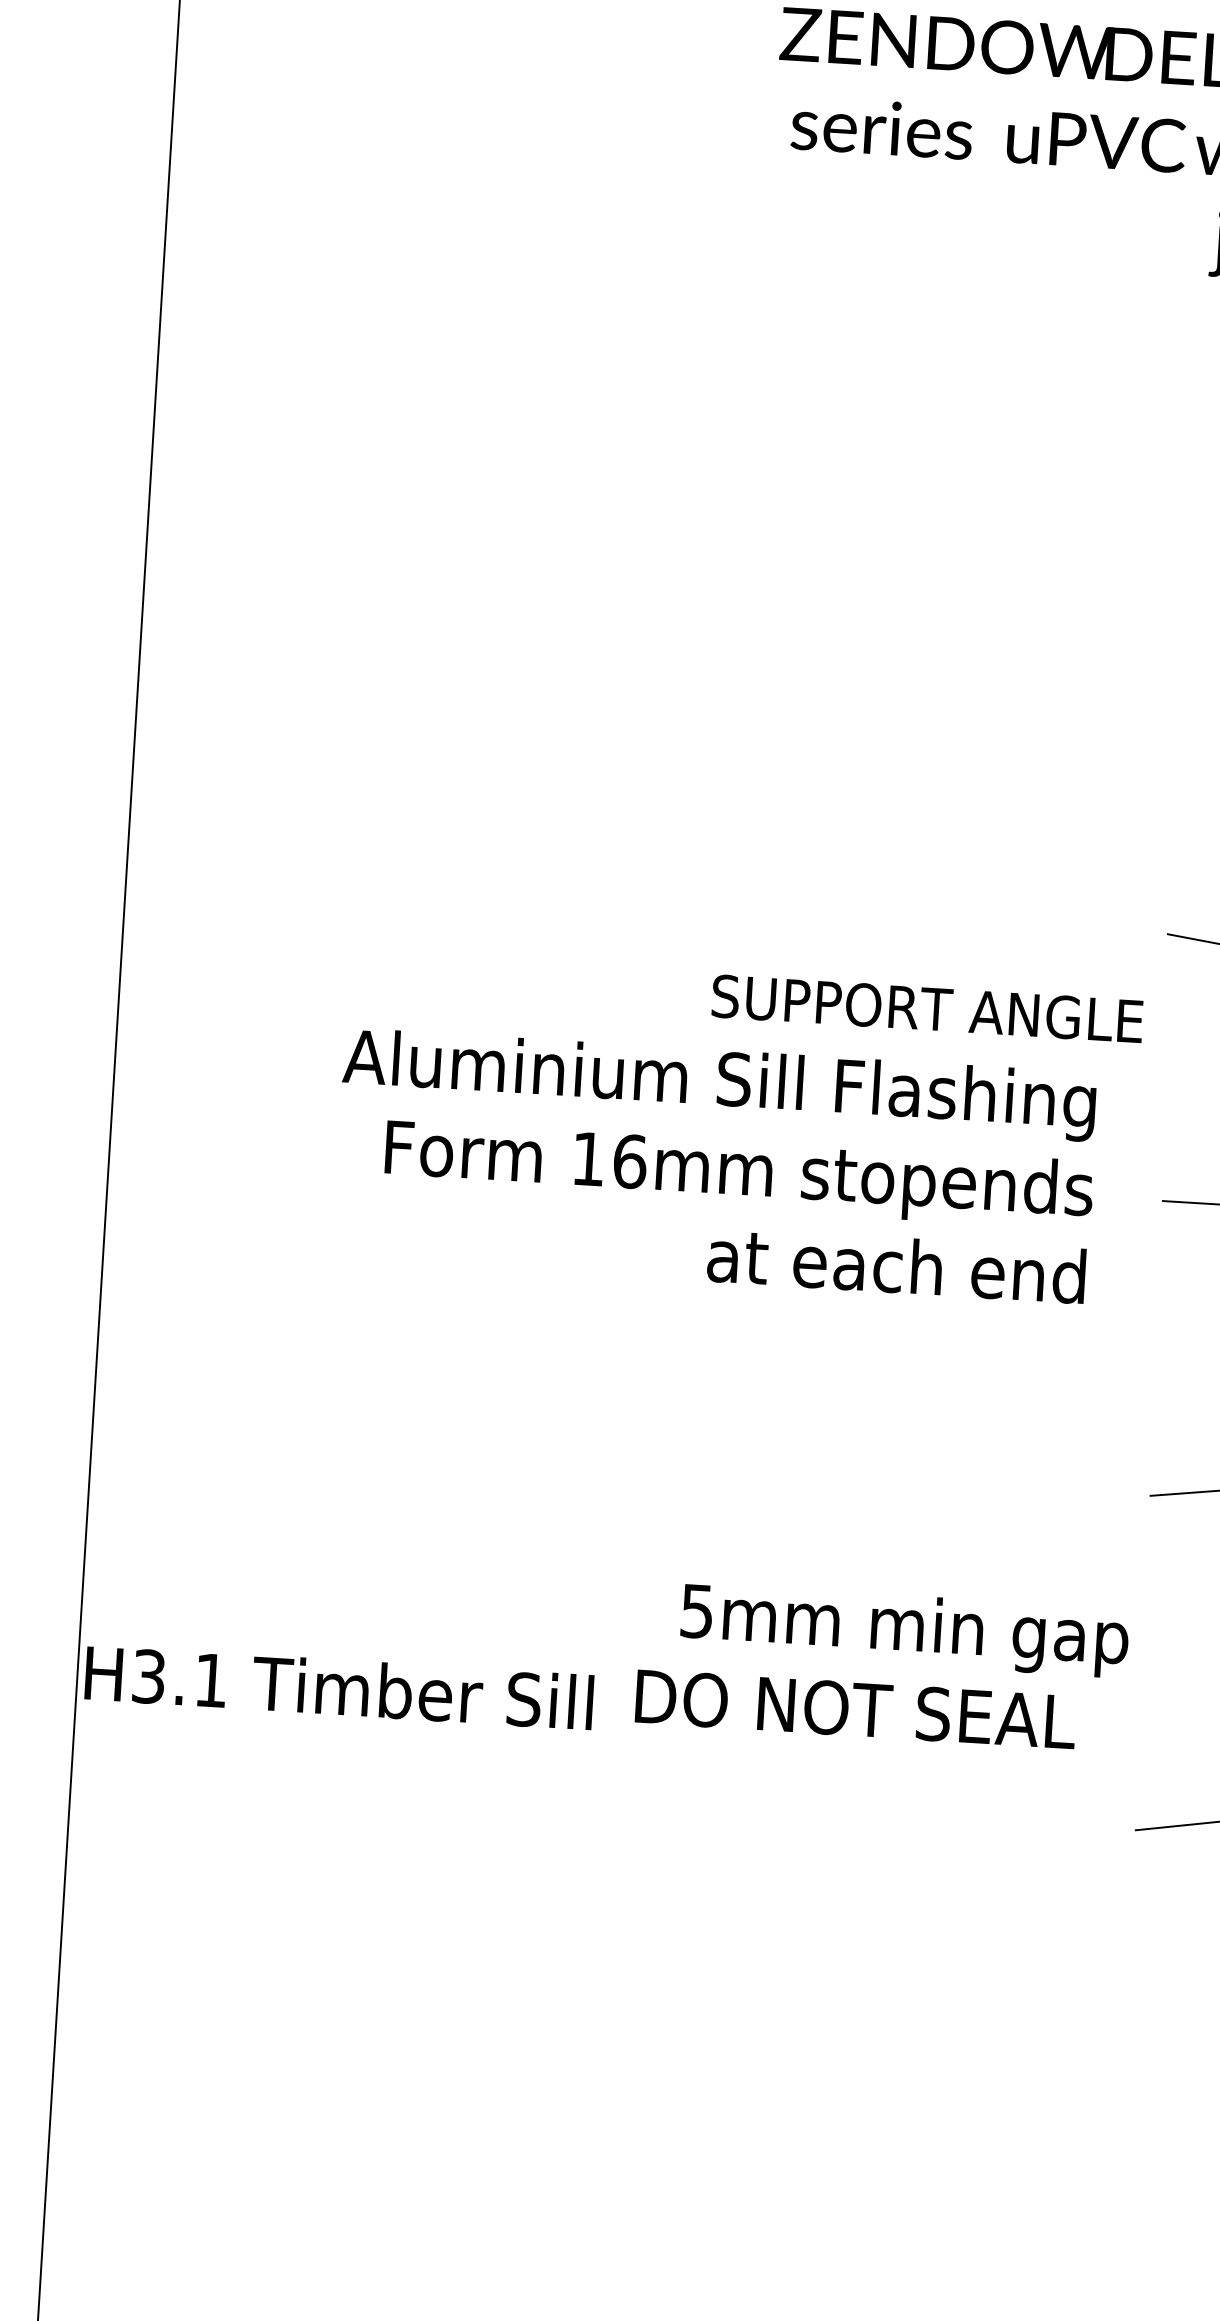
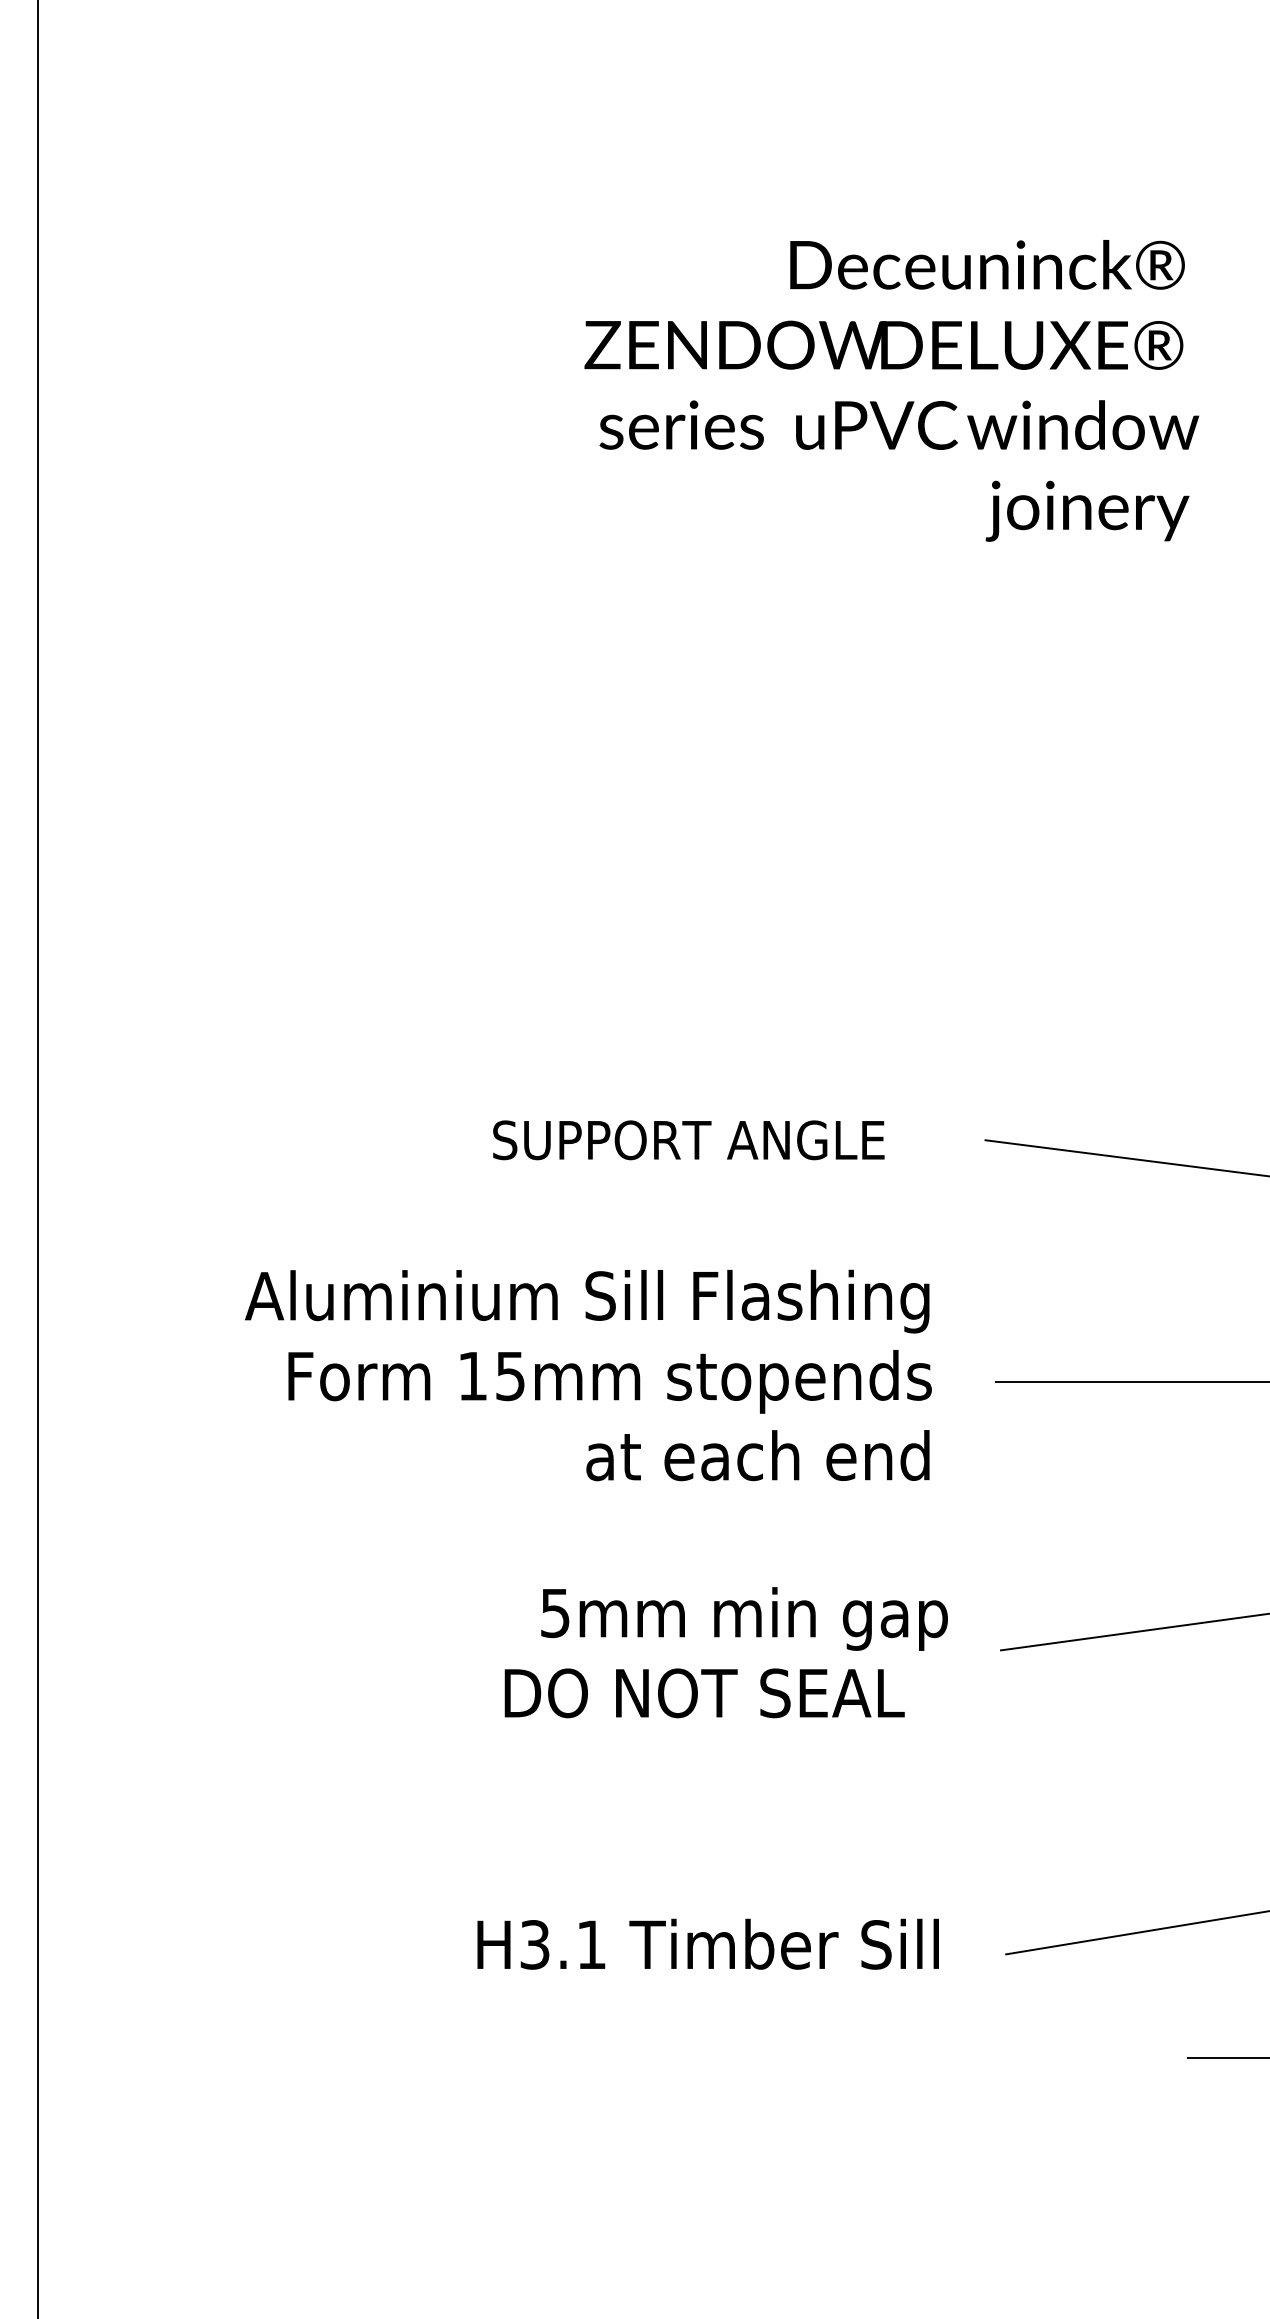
text: (927, 1009) -> (688, 1140), moved
text: (629, 1161) -> (510, 1376), 16mm -> 15mm
text: (881, 1665) -> (725, 1652), moved
text: (338, 1686) -> (707, 1943), moved

